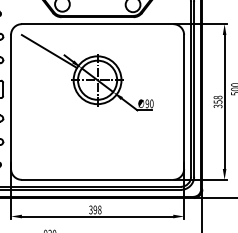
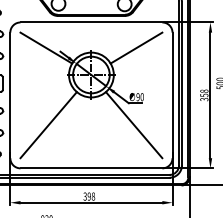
line: (145, 50) -> (136, 47), added
line: (51, 134) -> (48, 125), added
line: (142, 134) -> (133, 125), added

